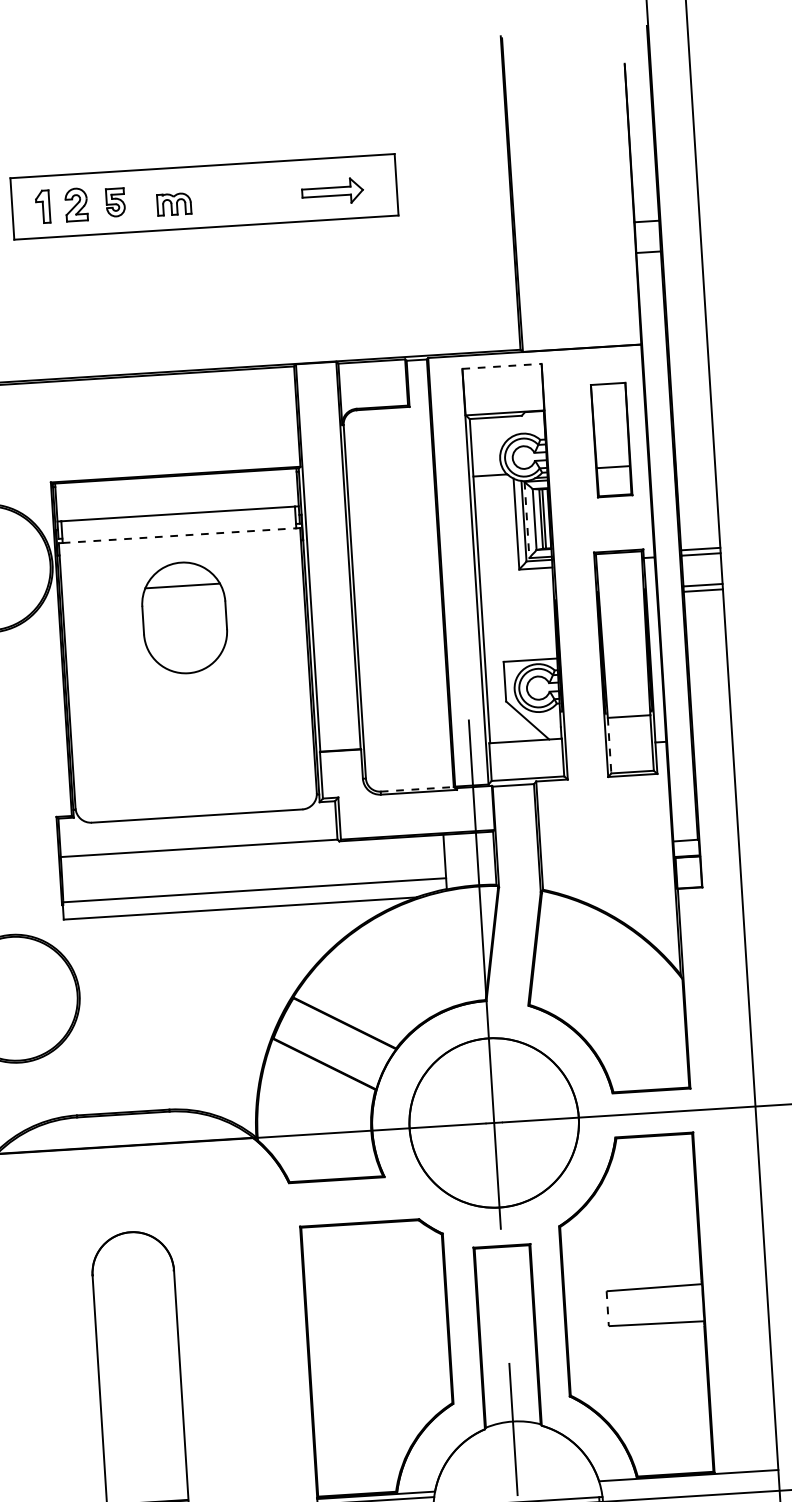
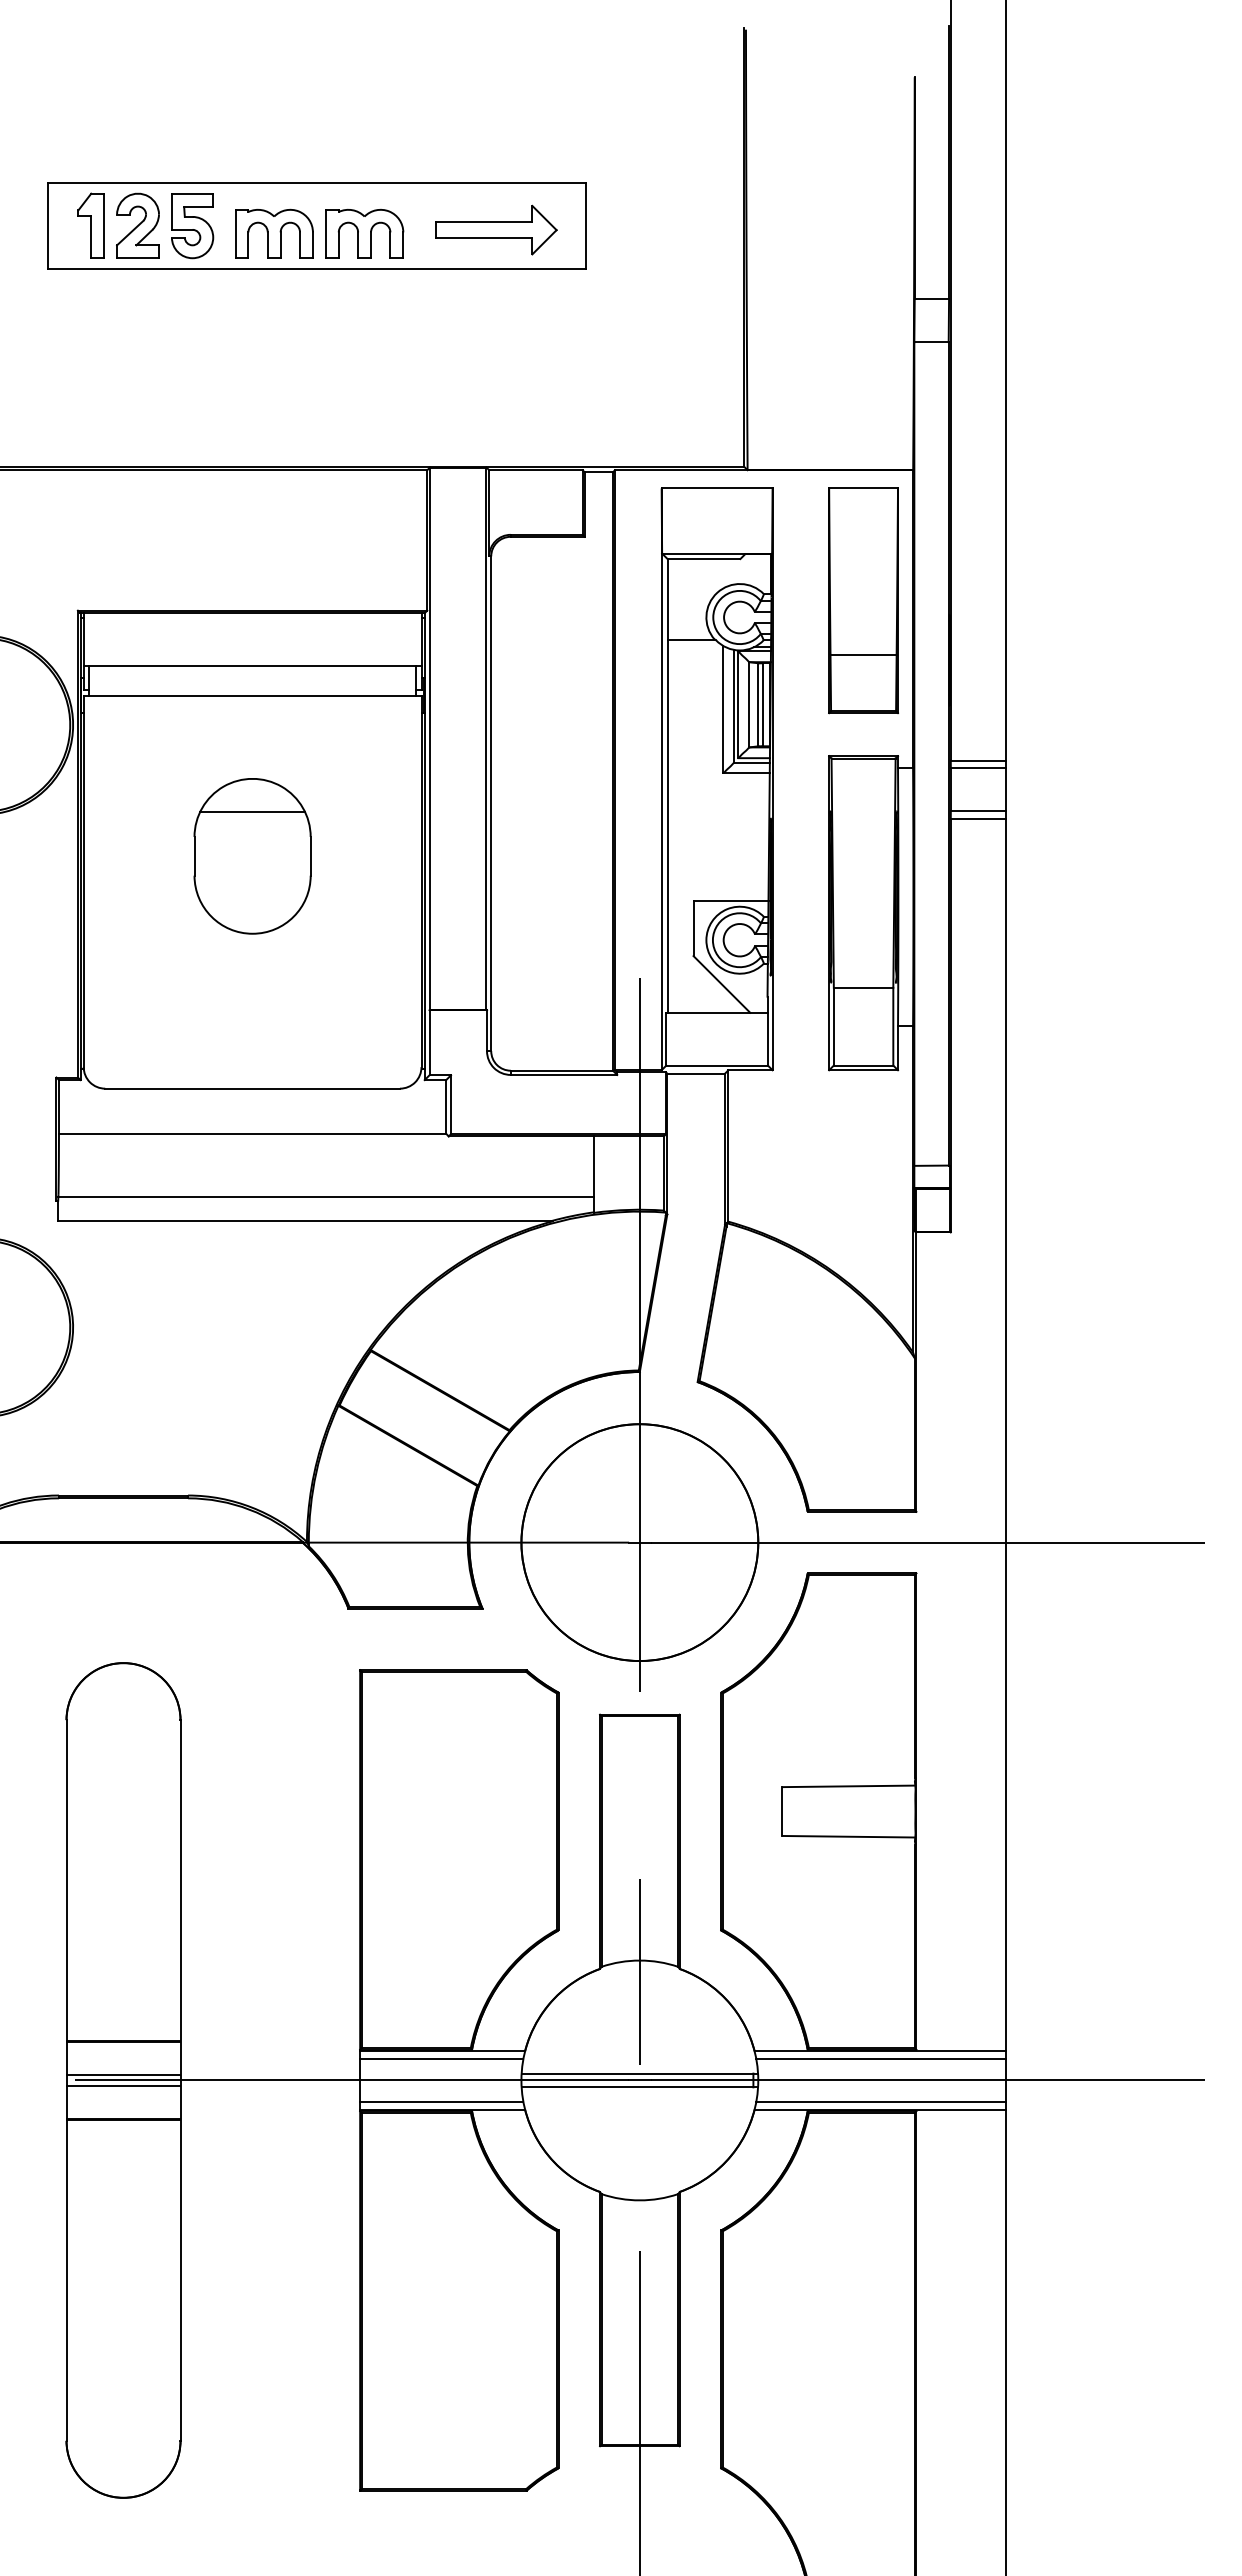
part: (332, 191) -> (496, 229), size x1.43
part: (238, 200) -> (364, 233), added
part: (115, 202) -> (192, 226), size x1.67
part: (76, 204) -> (137, 225), size x1.43
part: (174, 204) -> (274, 233), size x1.67
part: (42, 206) -> (90, 225), size x1.43
line: (502, 366) -> (717, 488), dashed -> solid
part: (611, 439) -> (863, 600), size x1.43
line: (527, 520) -> (738, 705), dashed -> solid
line: (179, 535) -> (252, 696), dashed -> solid
part: (184, 618) -> (252, 856), moved
line: (609, 745) -> (833, 1026), dashed -> solid
line: (417, 789) -> (562, 1070), dashed -> solid
line: (607, 1309) -> (781, 1812), dashed -> solid
line: (689, 1480) -> (880, 2058), added

